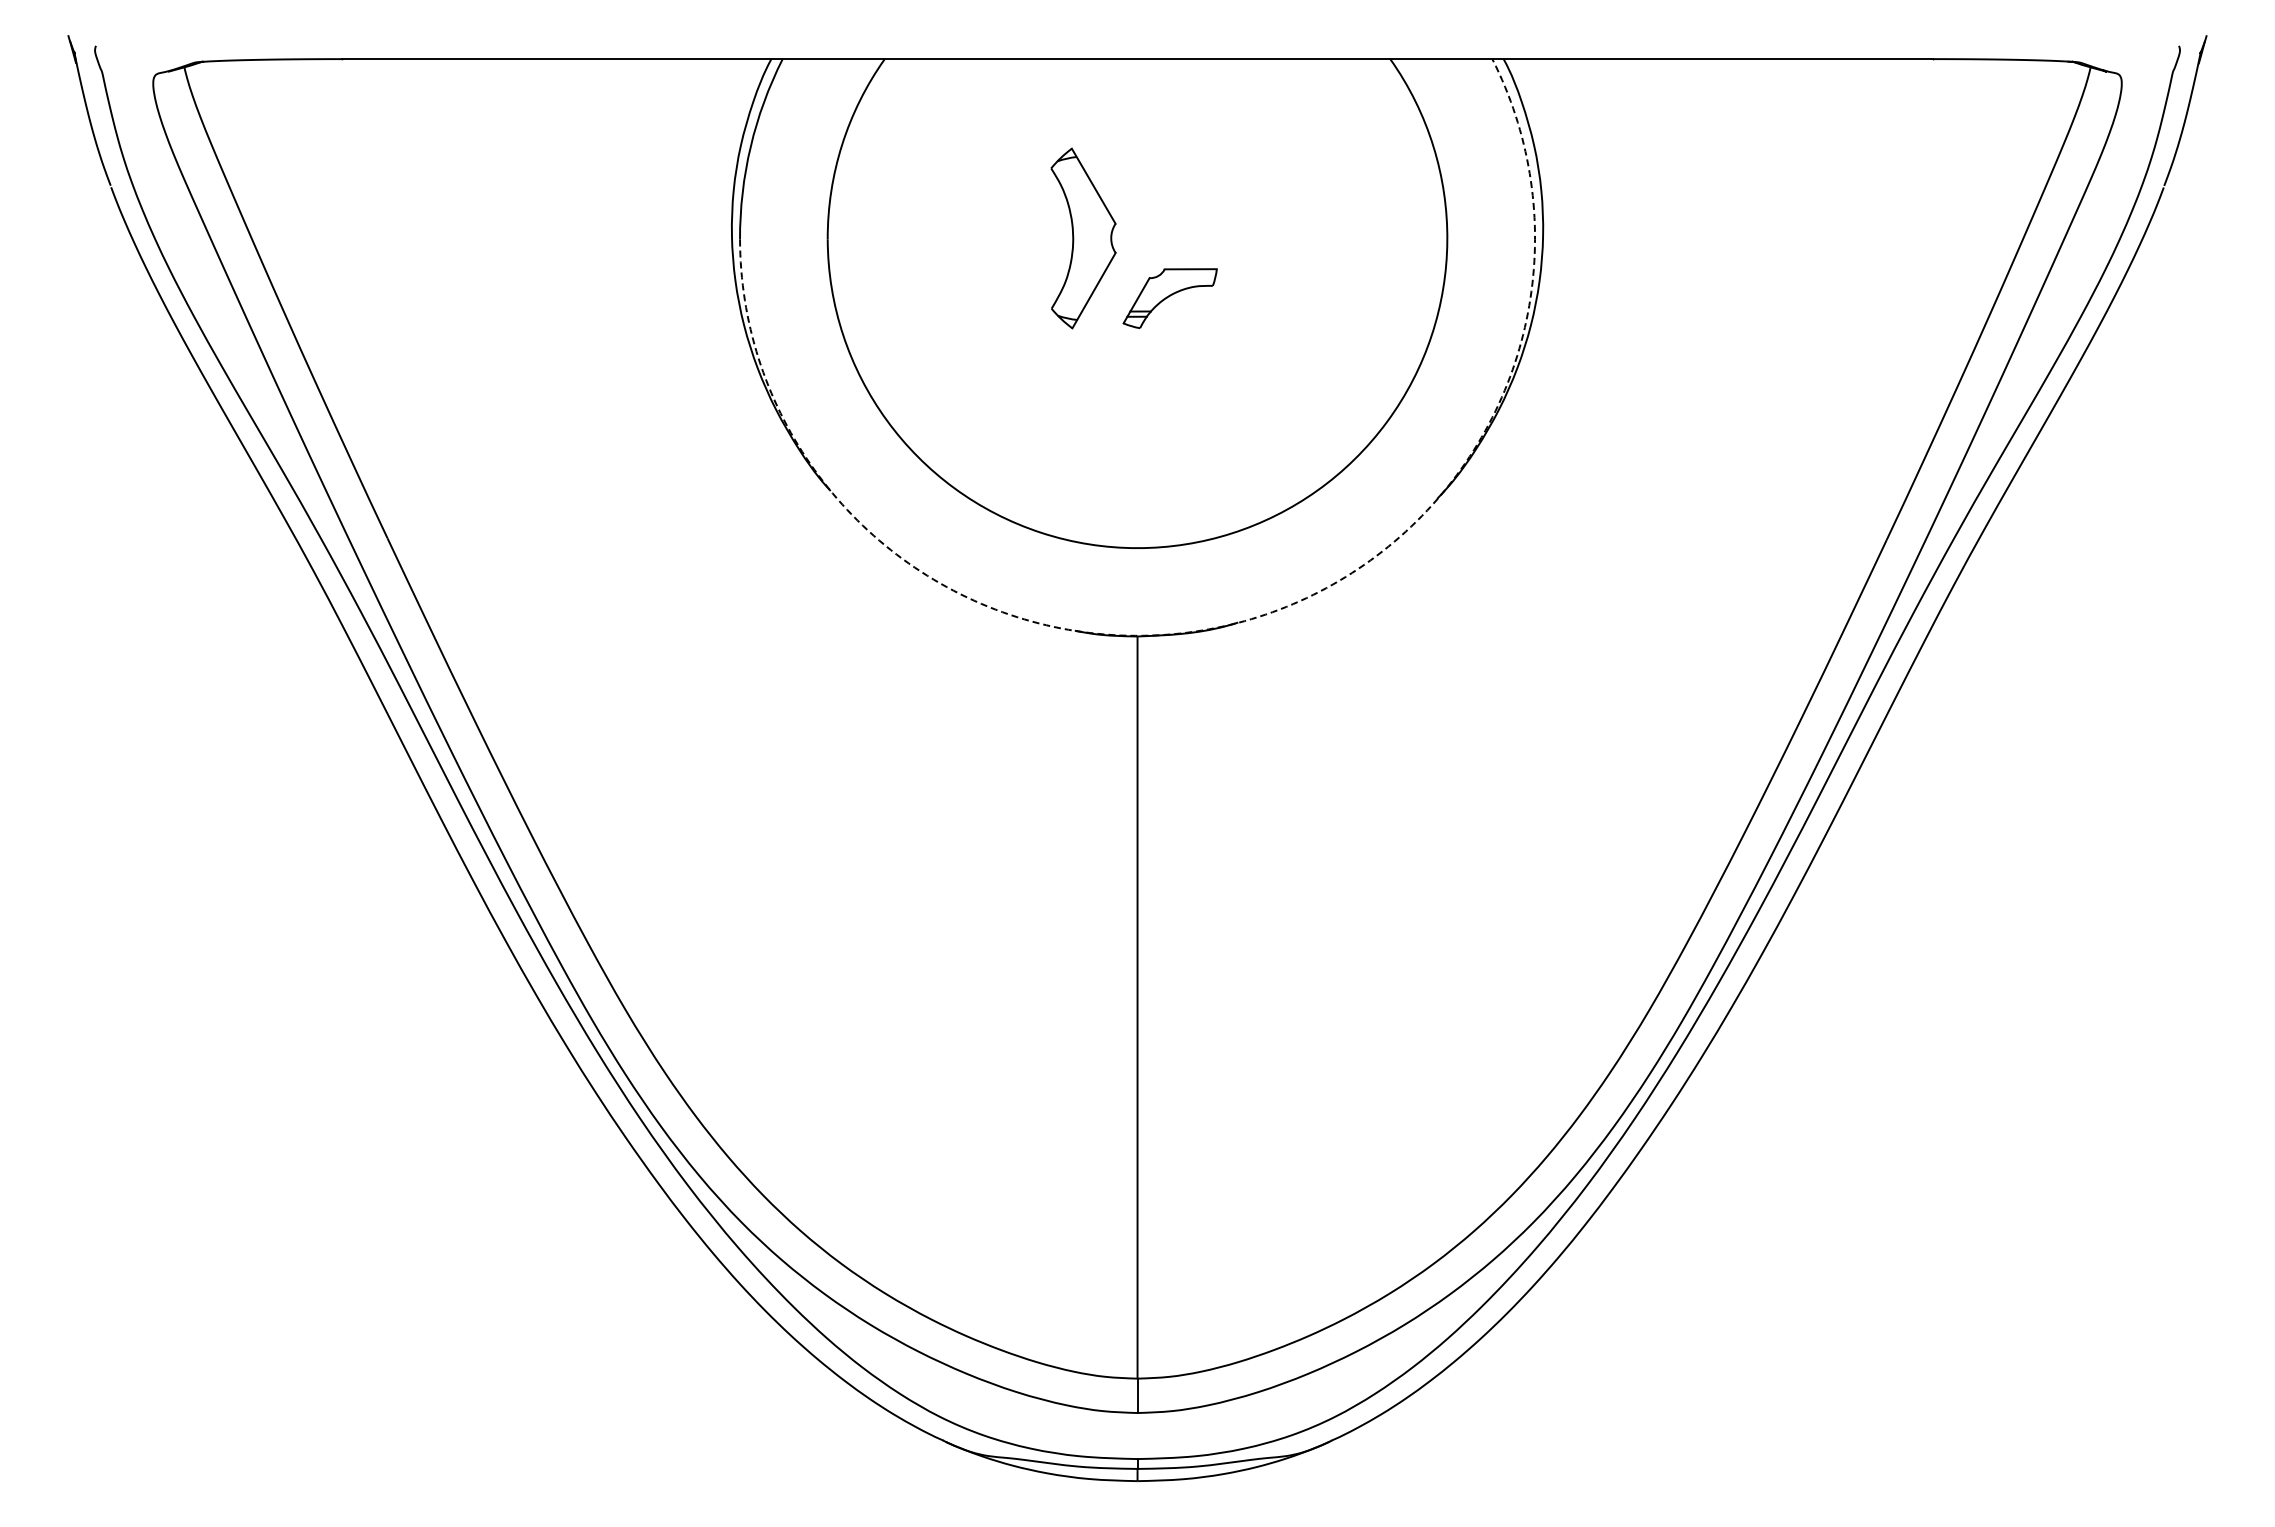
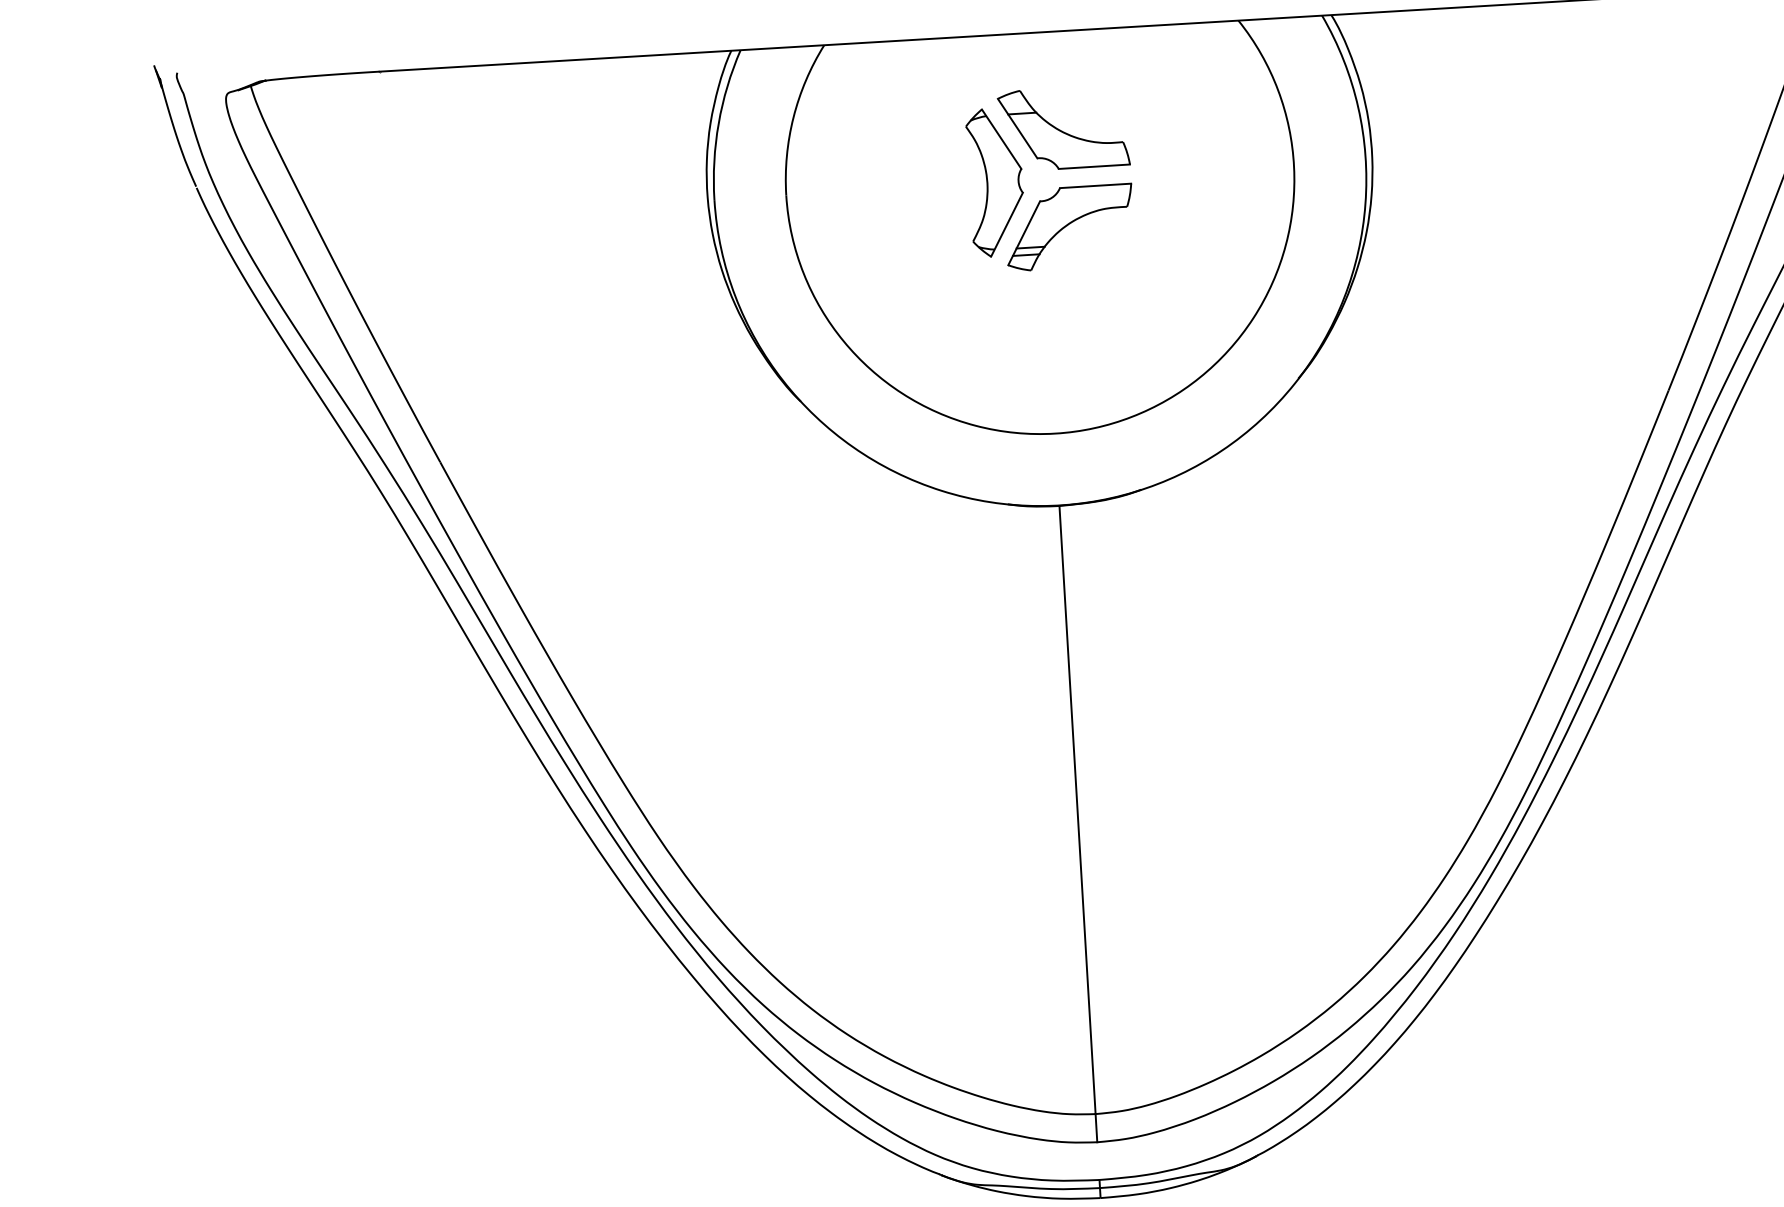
part: (1169, 177) -> (1063, 128), added
part: (1169, 298) -> (1069, 227), size x1.67
arc: (1230, 624) -> (1135, 491), dashed -> solid

